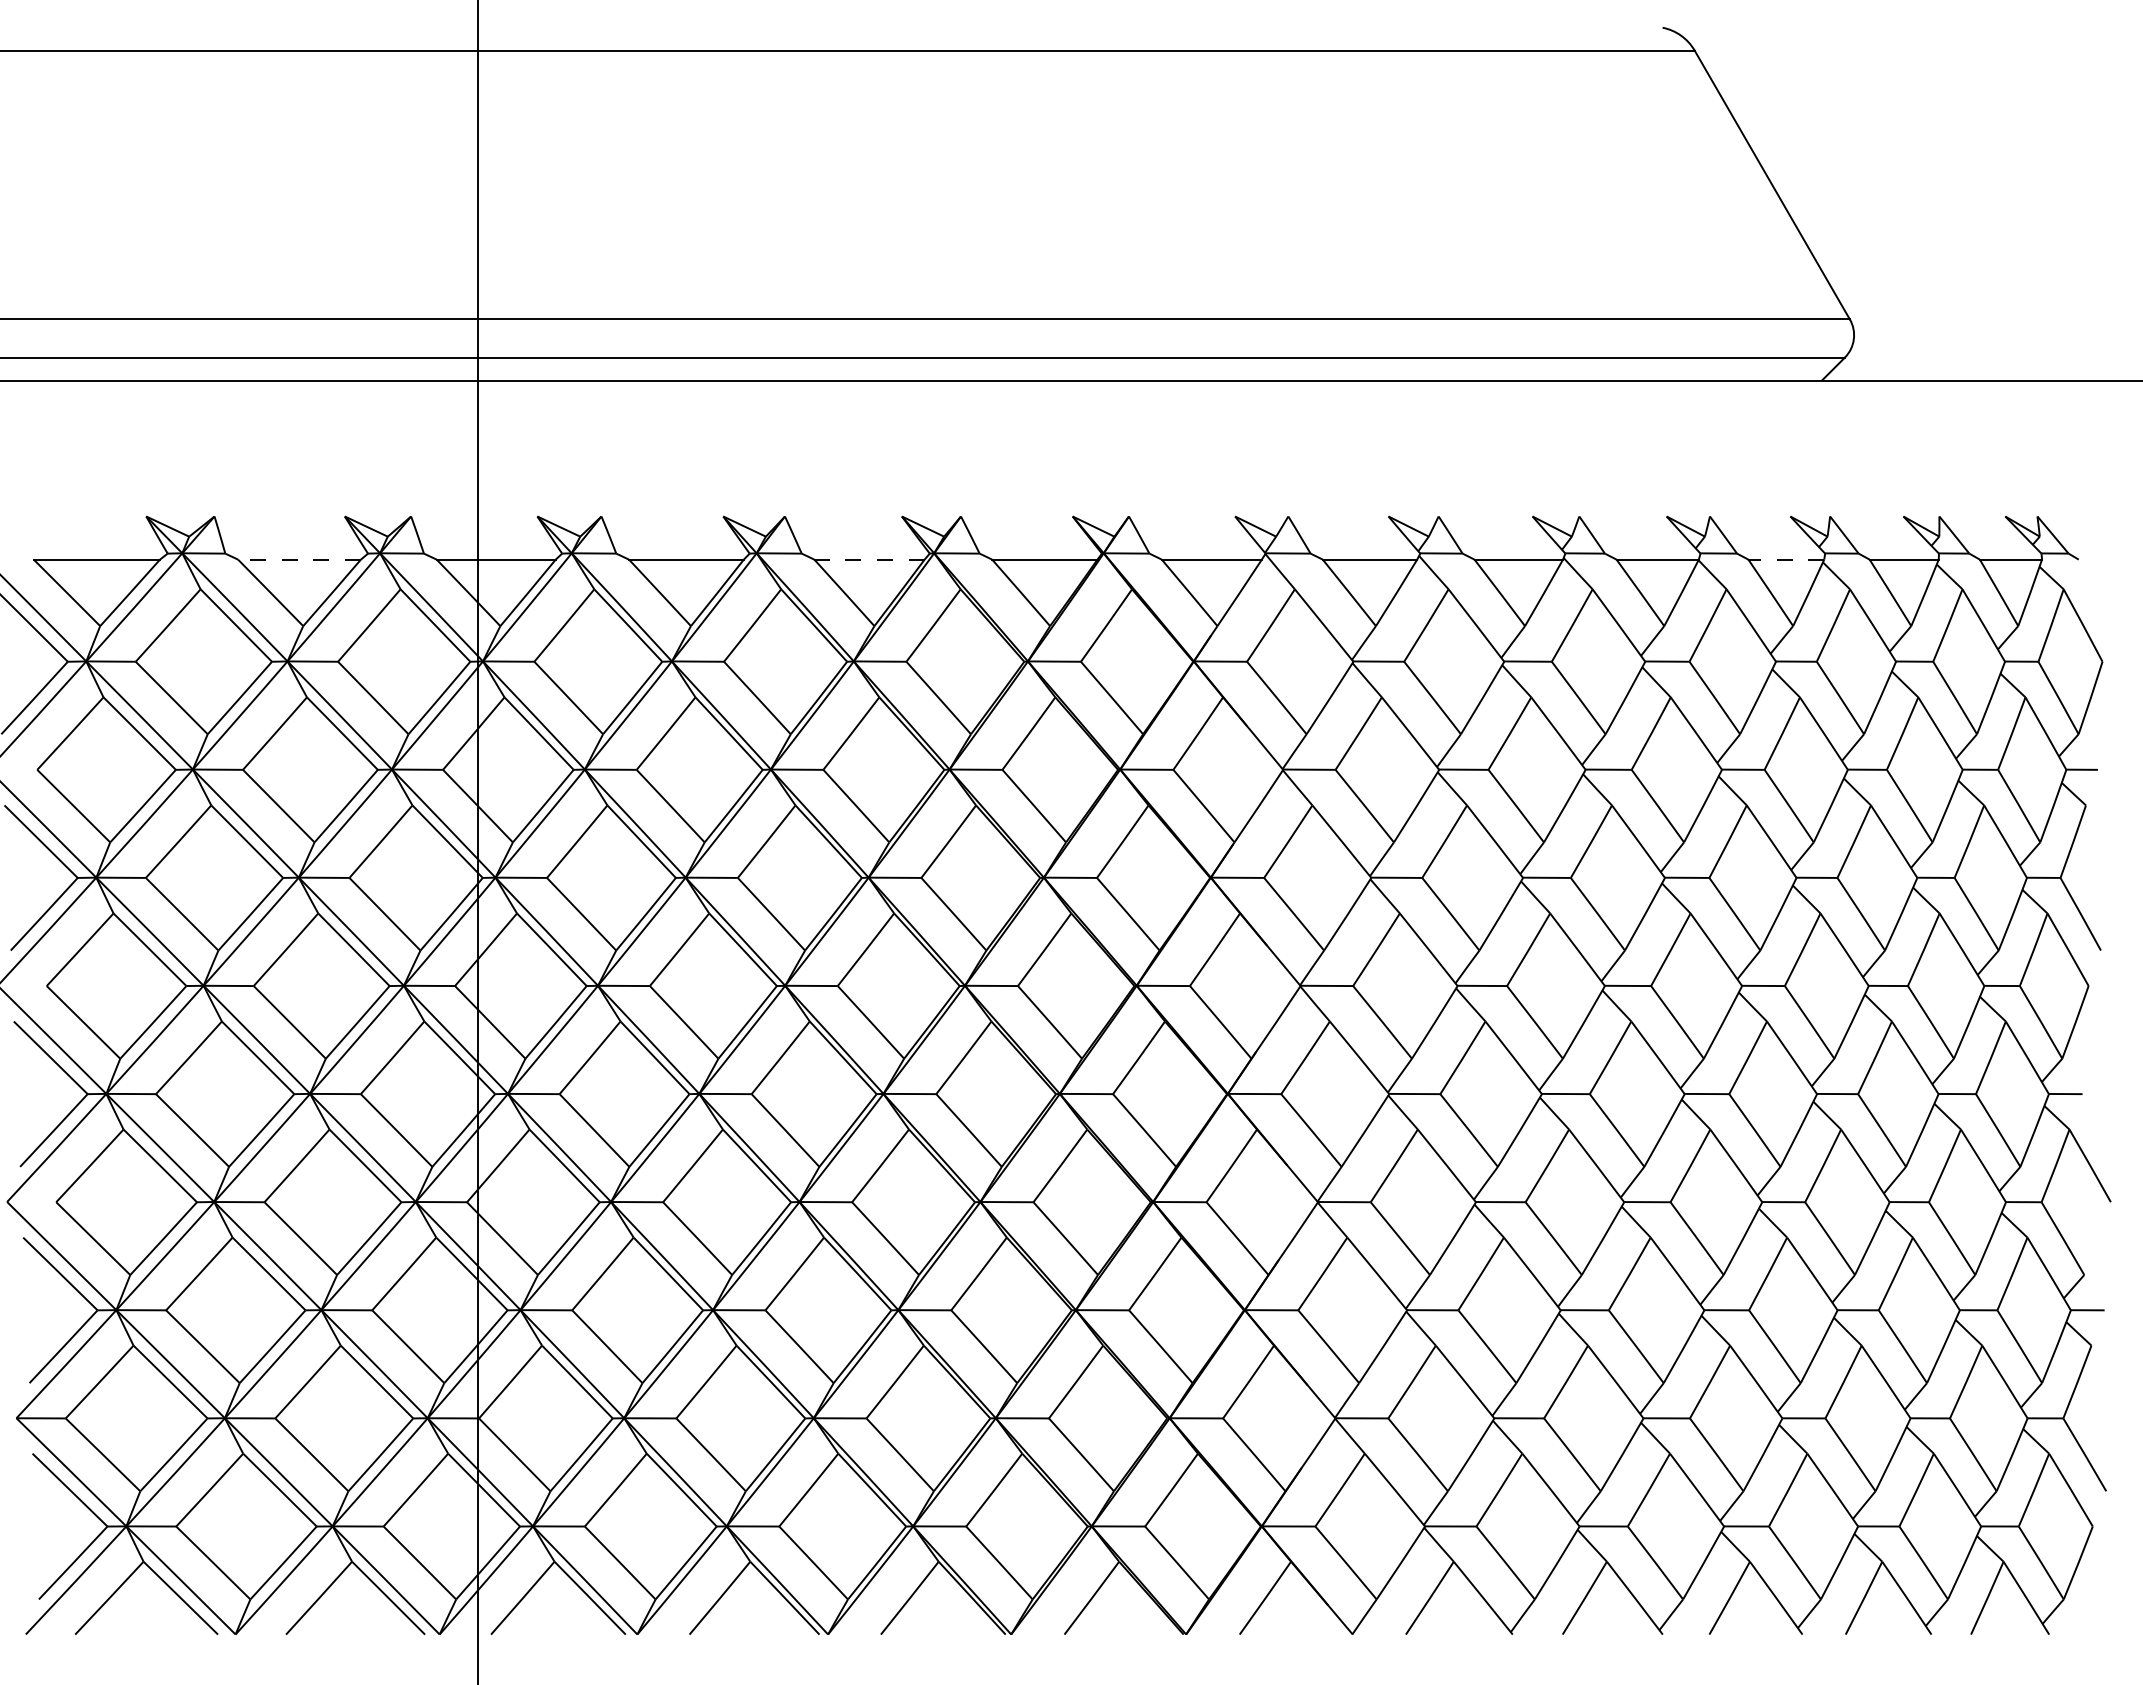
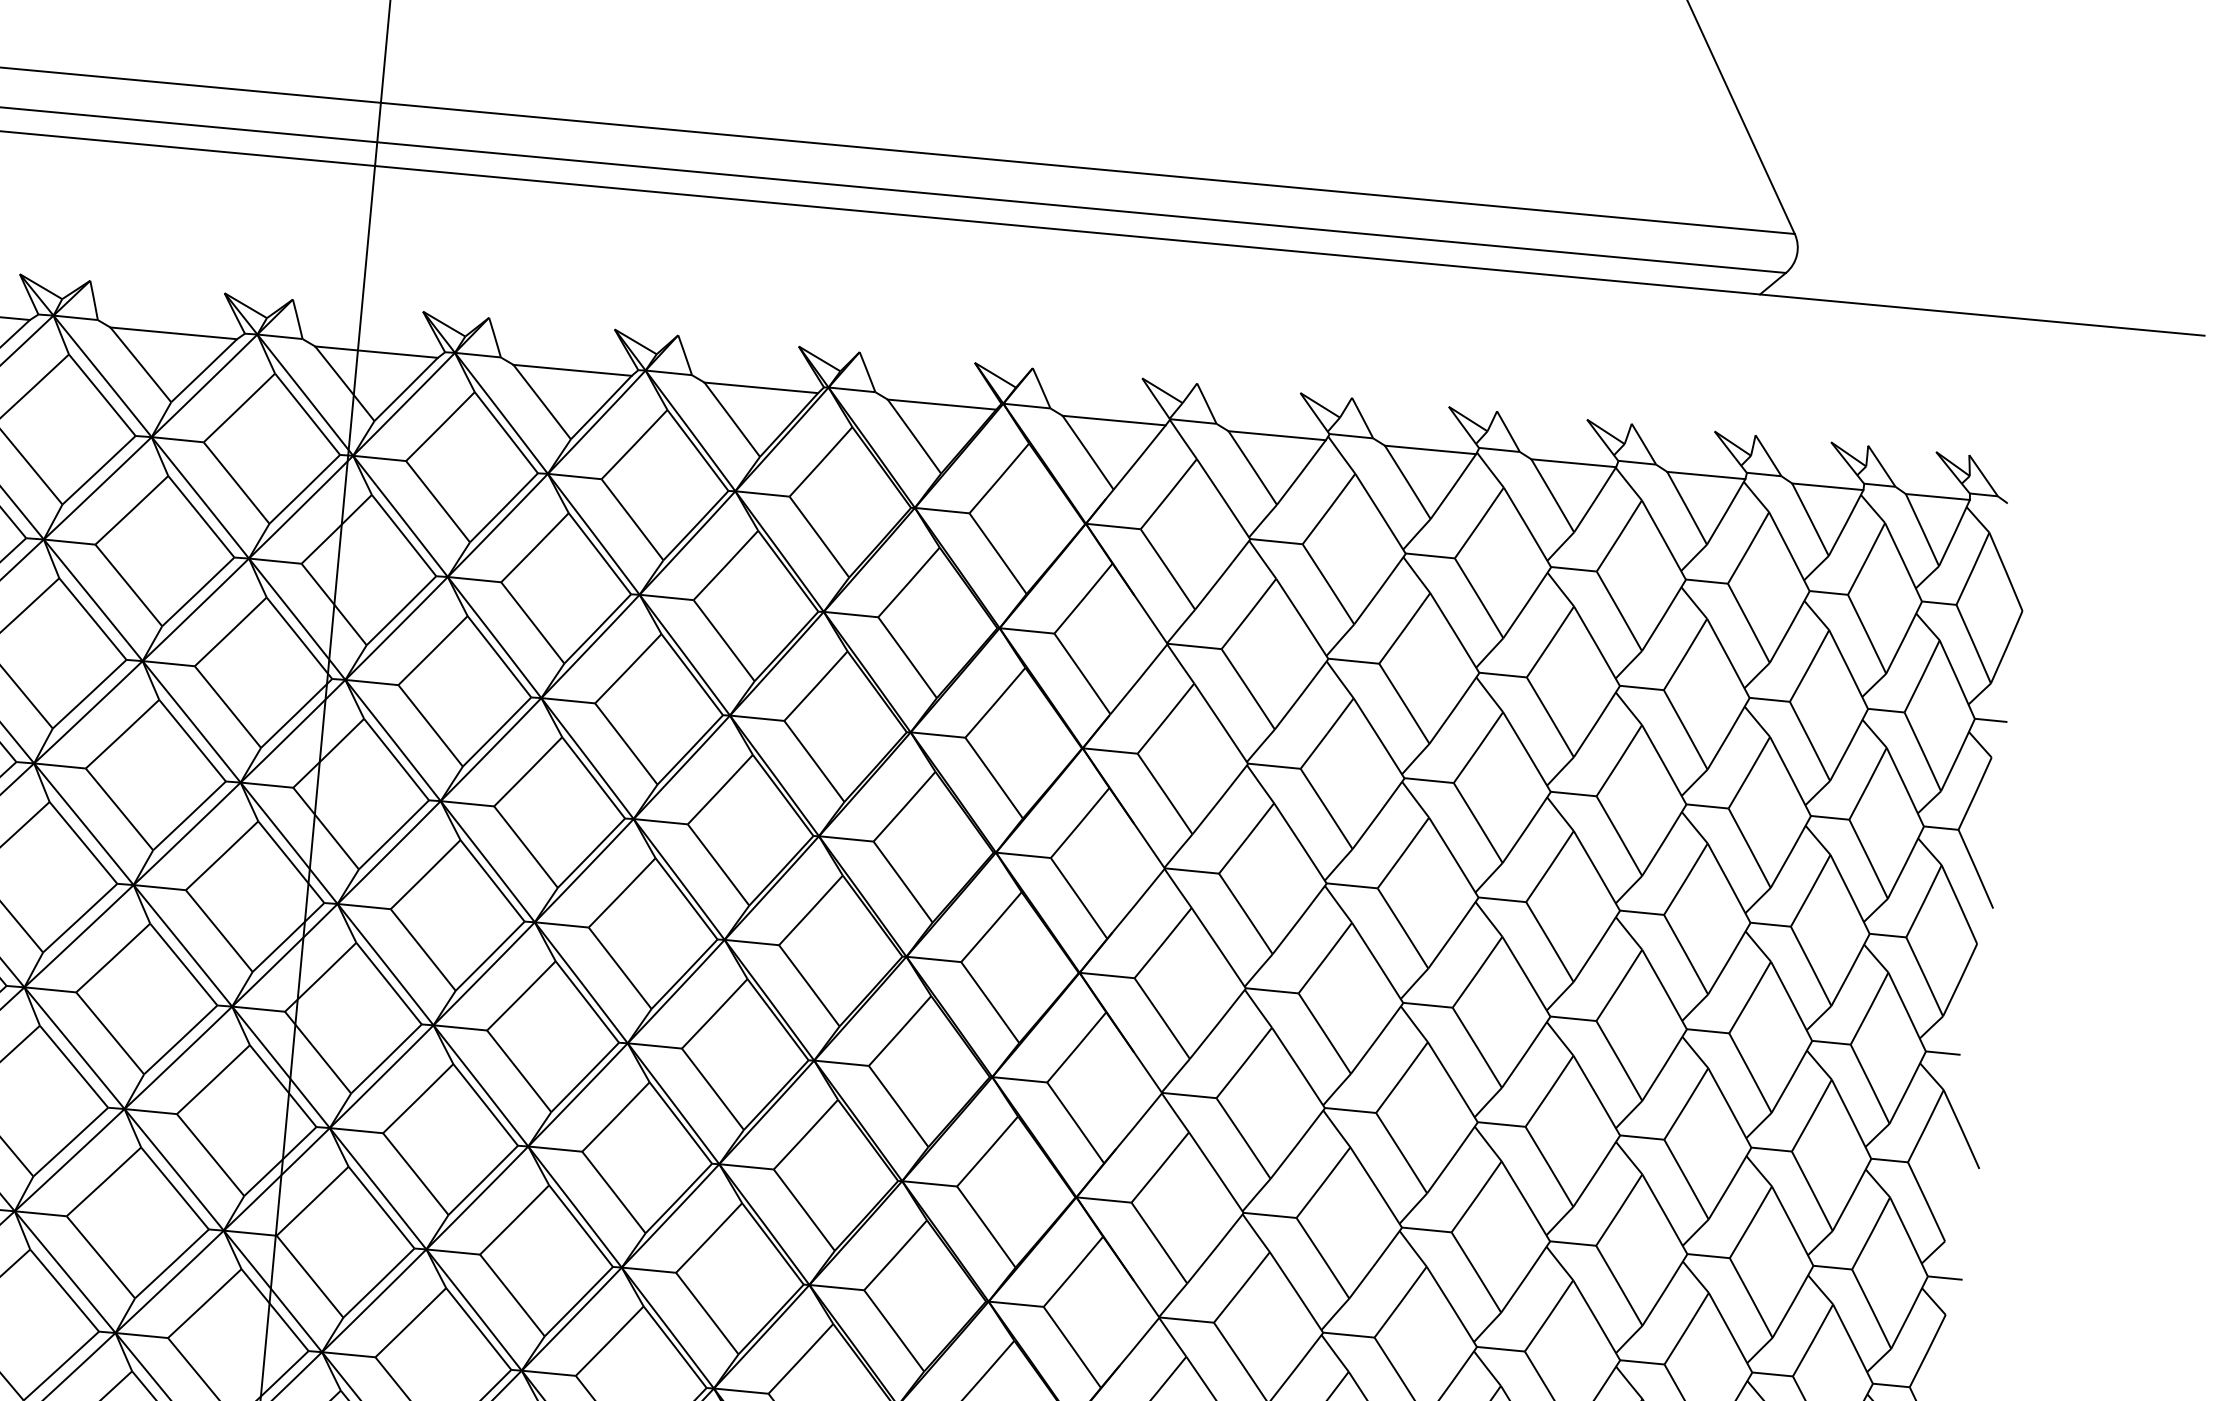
line: (299, 559) -> (173, 333), dashed -> solid
line: (869, 559) -> (761, 387), dashed -> solid
line: (1786, 559) -> (1706, 475), dashed -> solid

